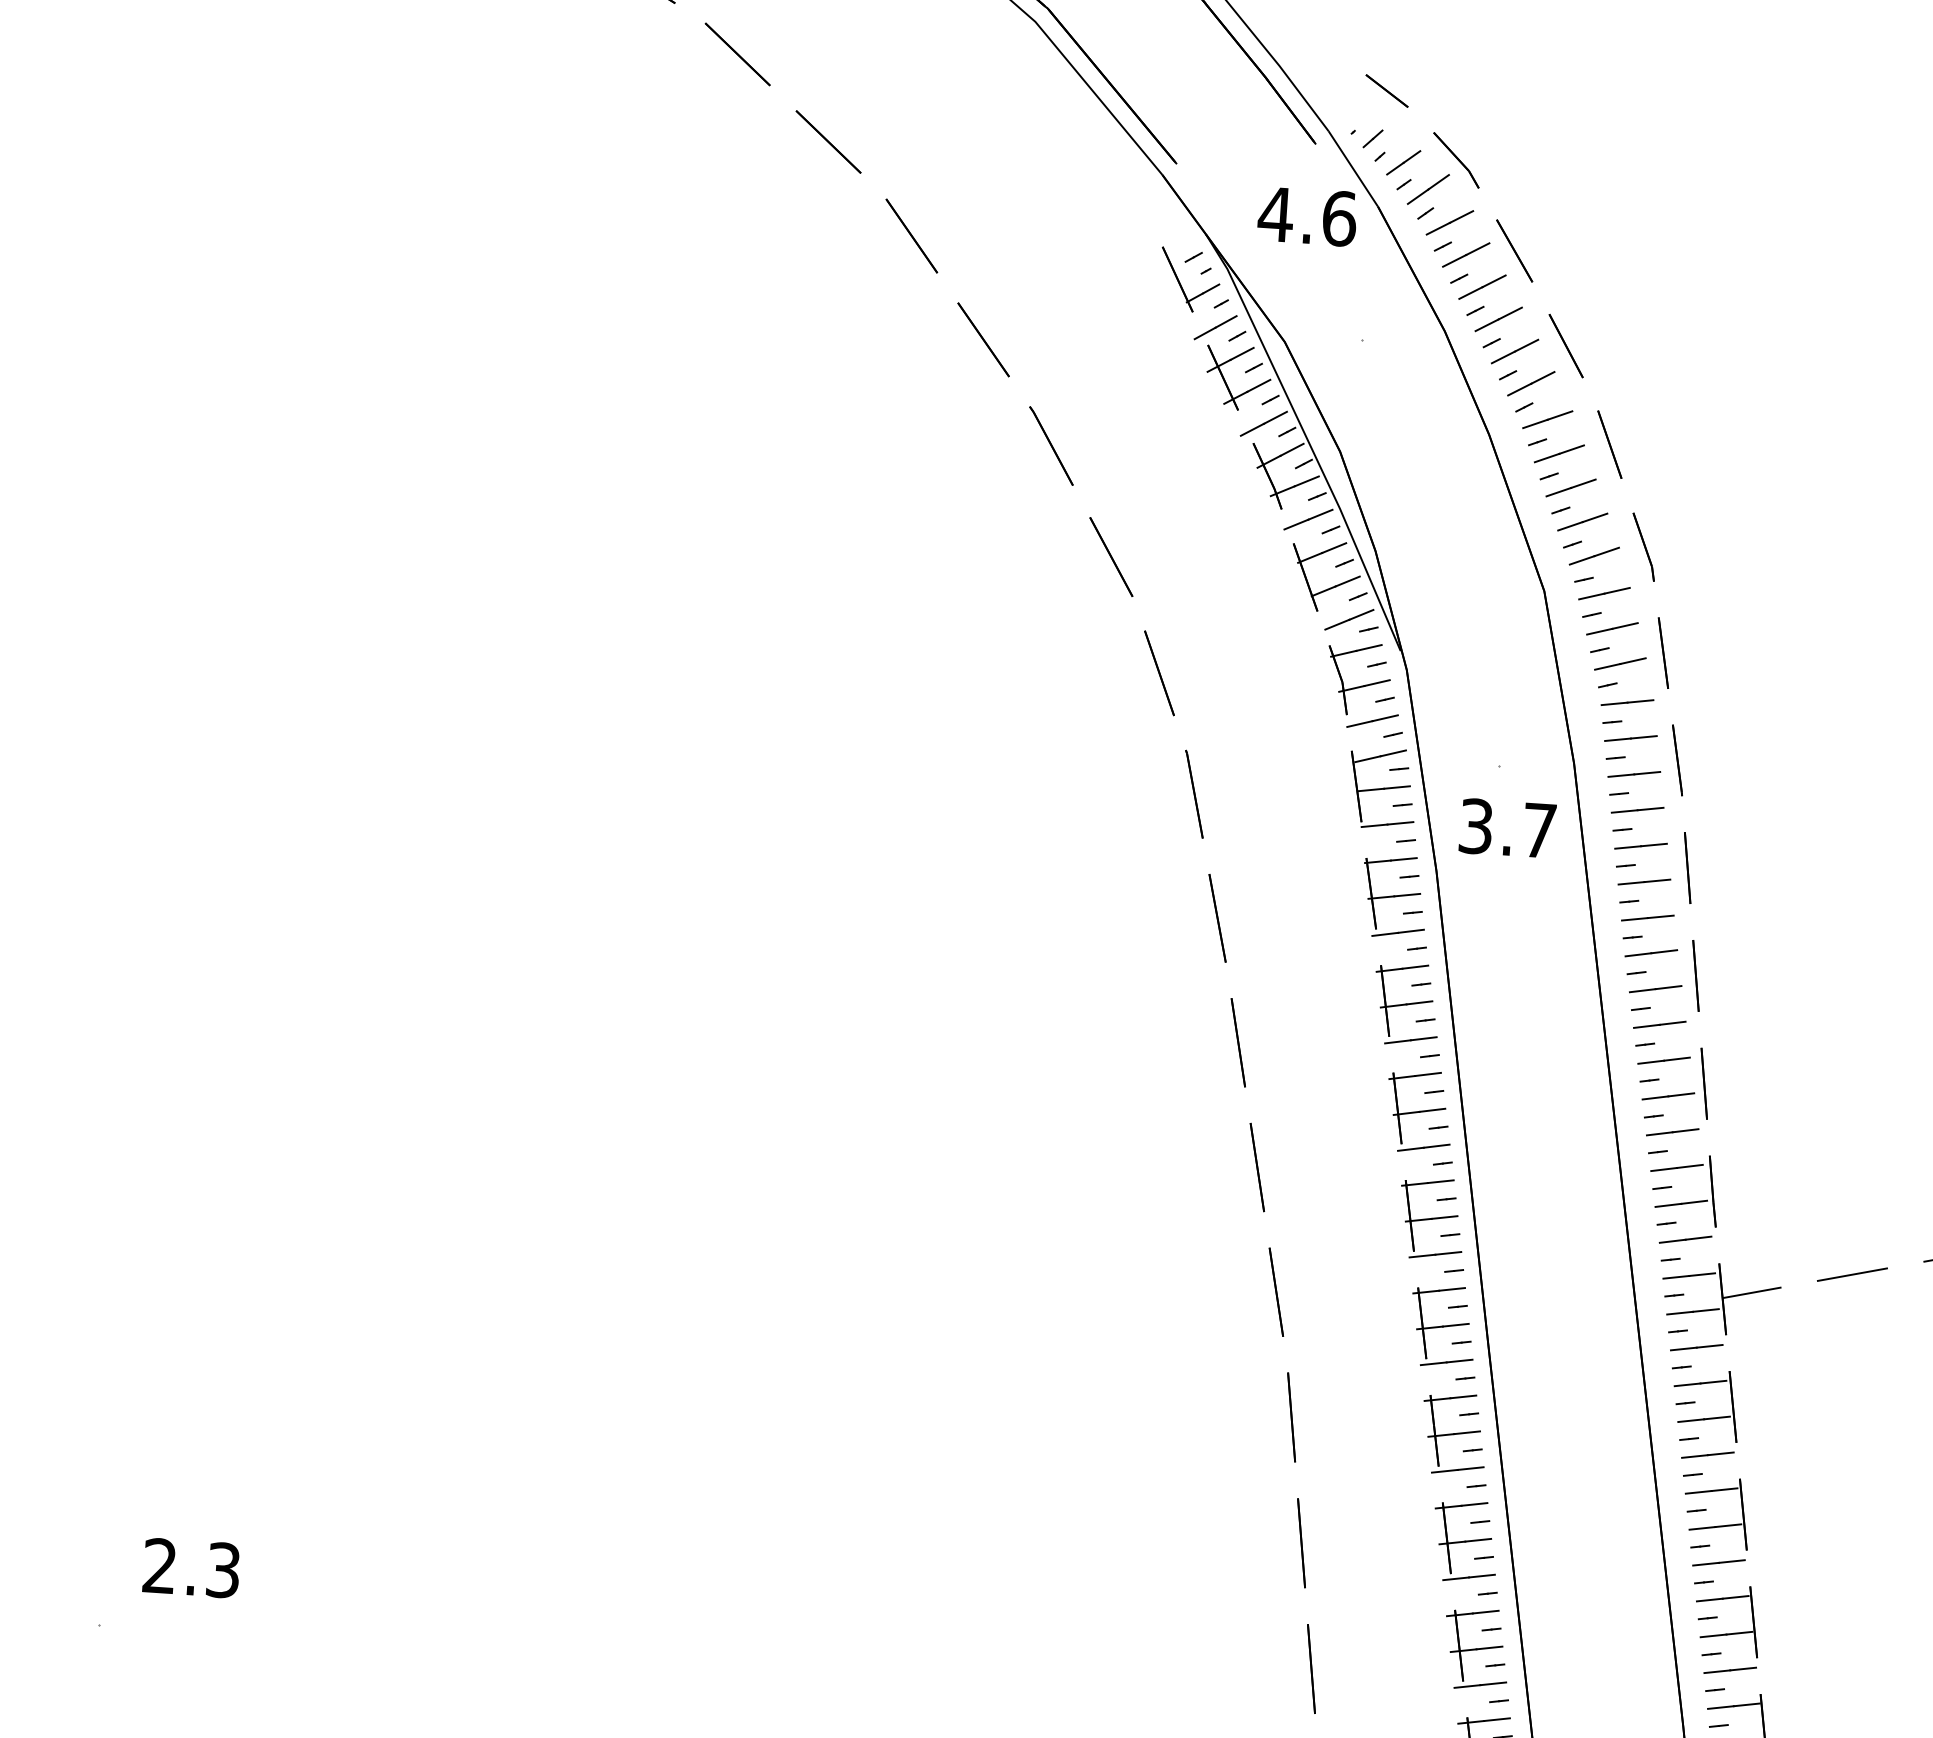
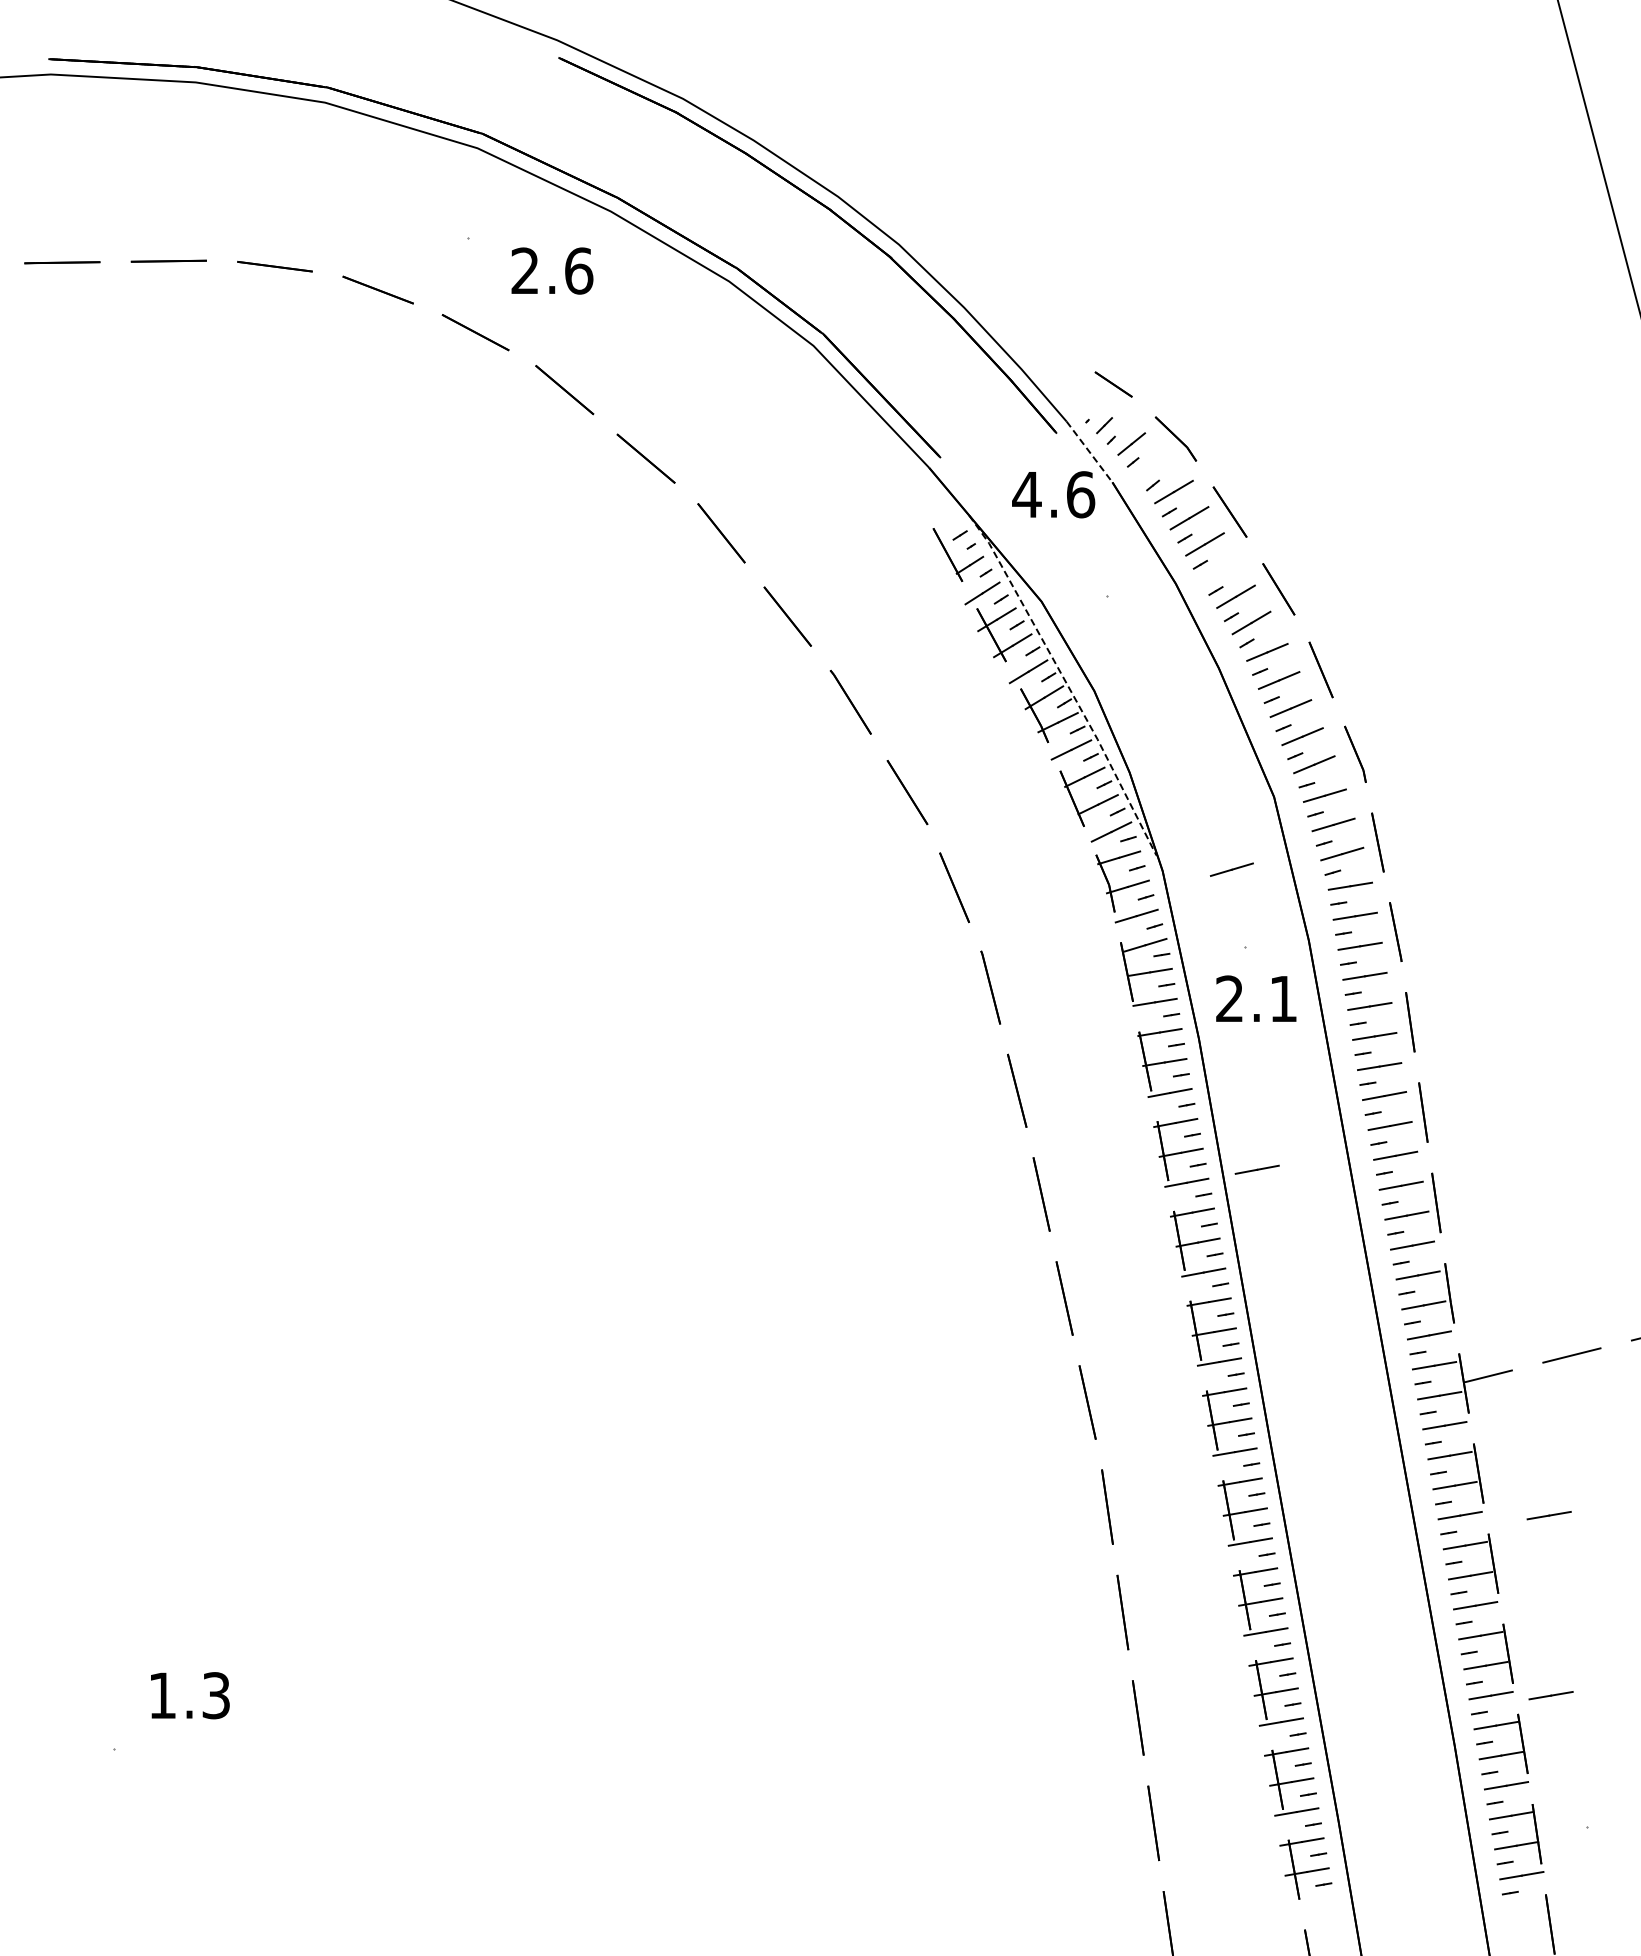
line: (1353, 169) -> (1089, 452), solid -> dashed
line: (1427, 188) -> (1153, 464), removed
line: (1498, 319) -> (1220, 570), removed
line: (1307, 440) -> (1066, 683), solid -> dashed
line: (1488, 673) -> (1231, 869), added
text: (1507, 827) -> (1256, 998), 3.7 -> 2.1
line: (1494, 1030) -> (1256, 1169), added
line: (1812, 1461) -> (1548, 1515), added
text: (159, 1565) -> (162, 1695), 2.3 -> 1.3
line: (1800, 1674) -> (1550, 1695), added

